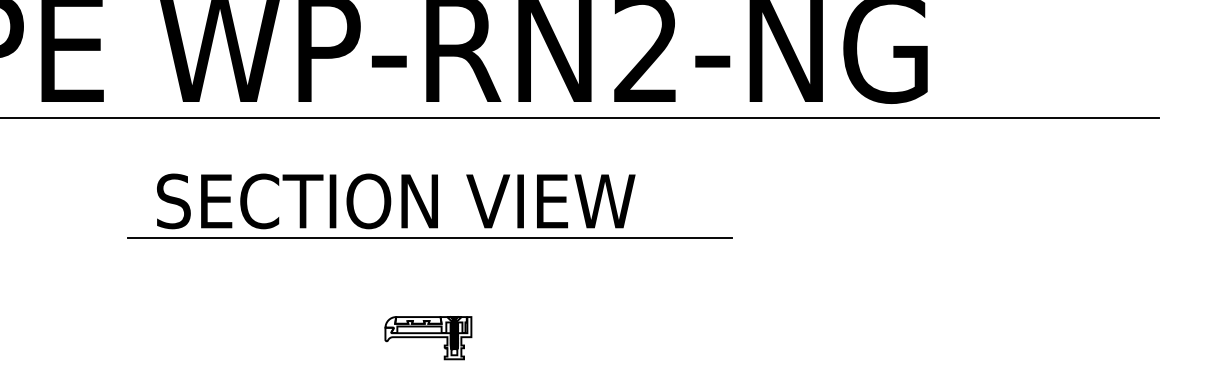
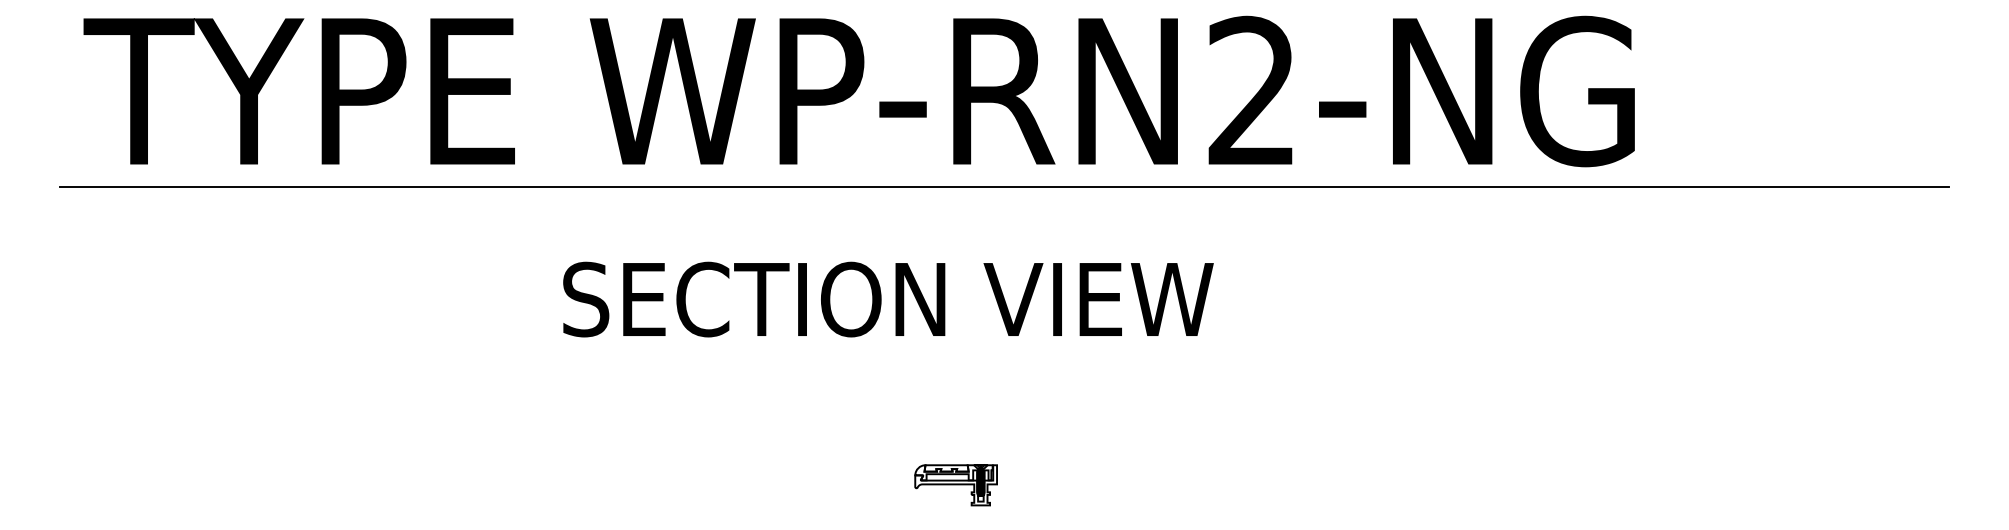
text: (396, 201) -> (888, 299), moved
line: (429, 238) -> (957, 349), removed
part: (427, 337) -> (955, 484), size x0.7

